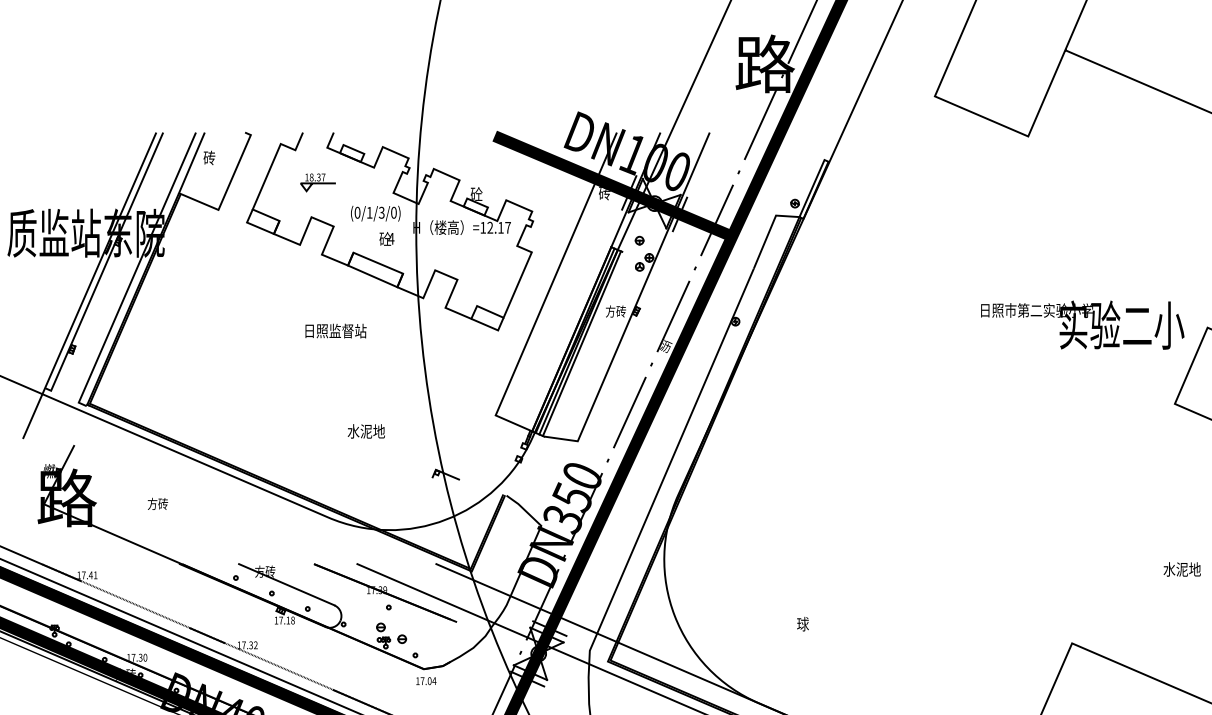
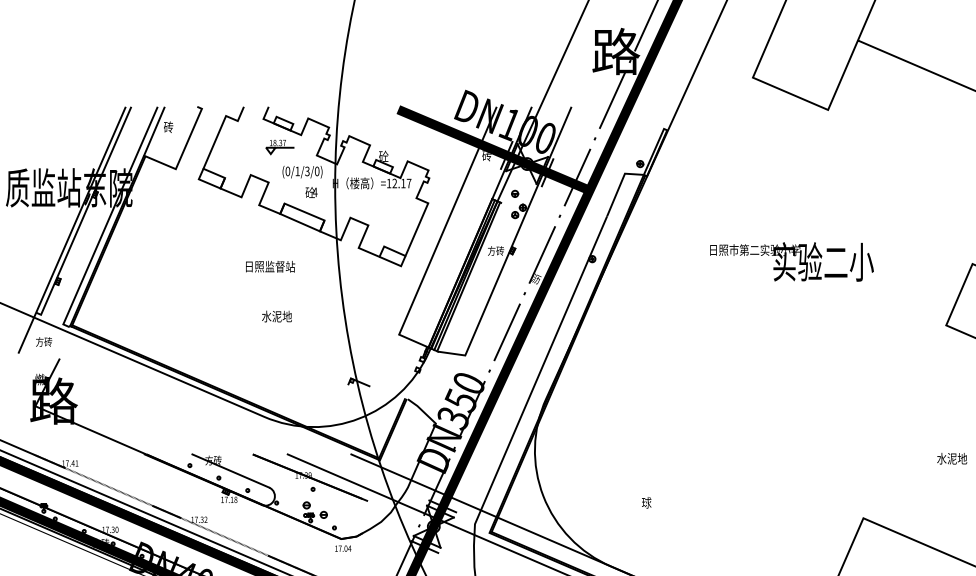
part: (317, 183) -> (279, 147), moved
text: (1082, 324) -> (791, 261), moved
text: (365, 431) -> (276, 316), moved
text: (158, 503) -> (44, 341), moved

